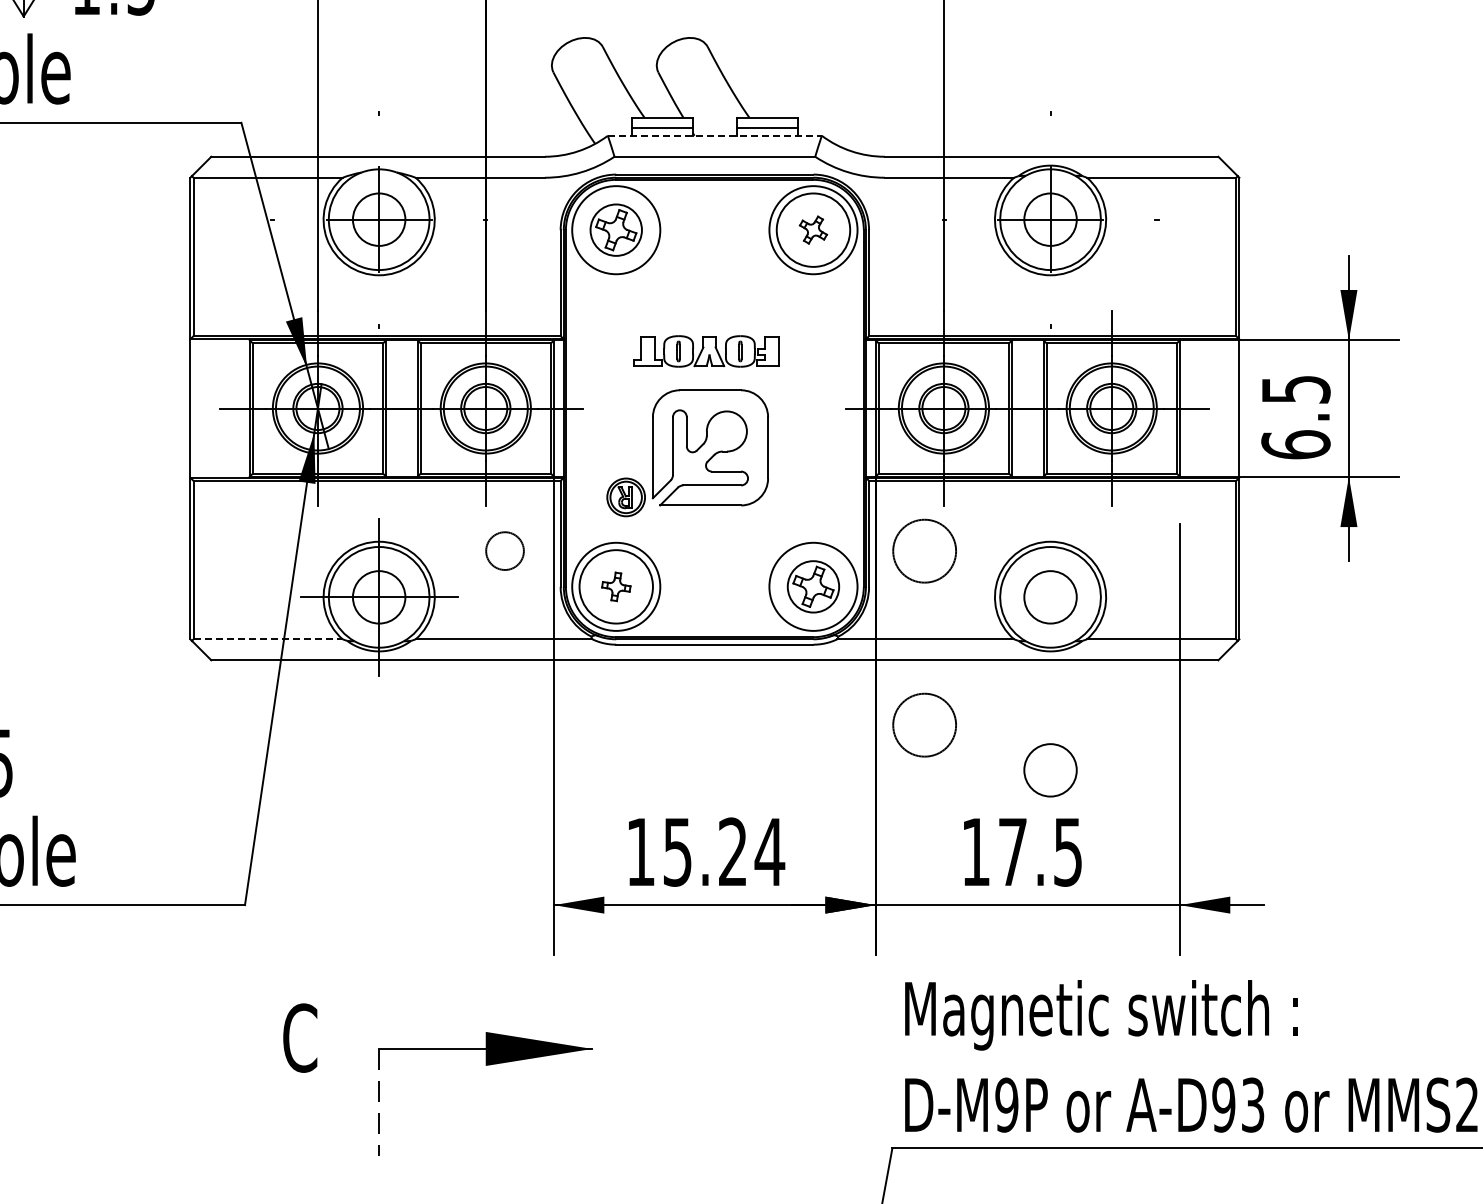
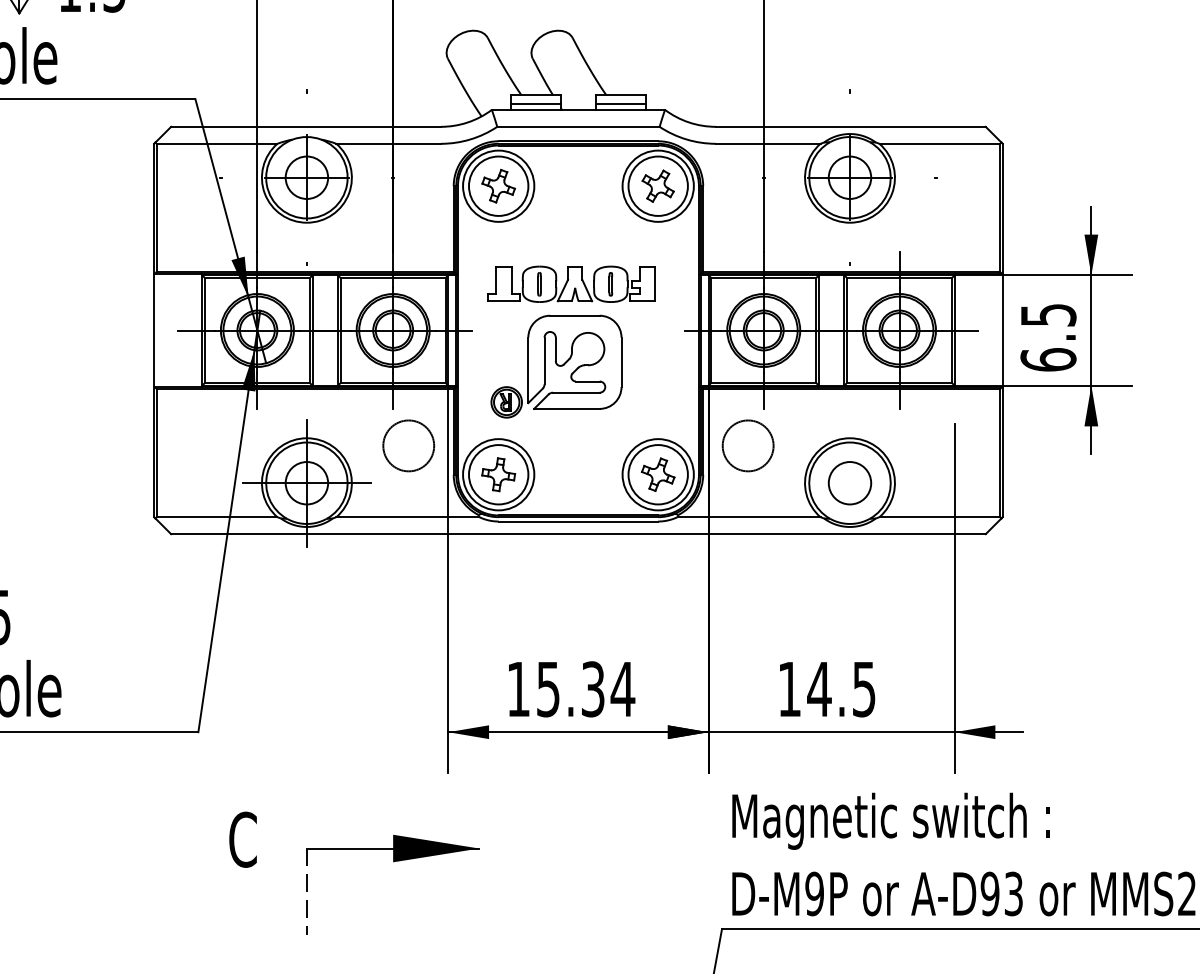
line: (714, 135) -> (578, 109), dashed -> solid
circle: (615, 229) -> (498, 185), size x1.43
part: (813, 229) -> (658, 185), size x1.43
part: (706, 351) -> (571, 284), size x1.43
circle: (504, 550) -> (408, 445), size x1.67
part: (616, 586) -> (498, 474), size x1.43
circle: (813, 586) -> (658, 474), size x1.43
line: (268, 639) -> (217, 517), dashed -> solid
circle: (924, 724) -> (748, 586), removed
circle: (1050, 770) -> (849, 623), removed
text: (732, 851) -> (592, 688), 15.24 -> 15.34
text: (1012, 851) -> (819, 688), 17.5 -> 14.5

